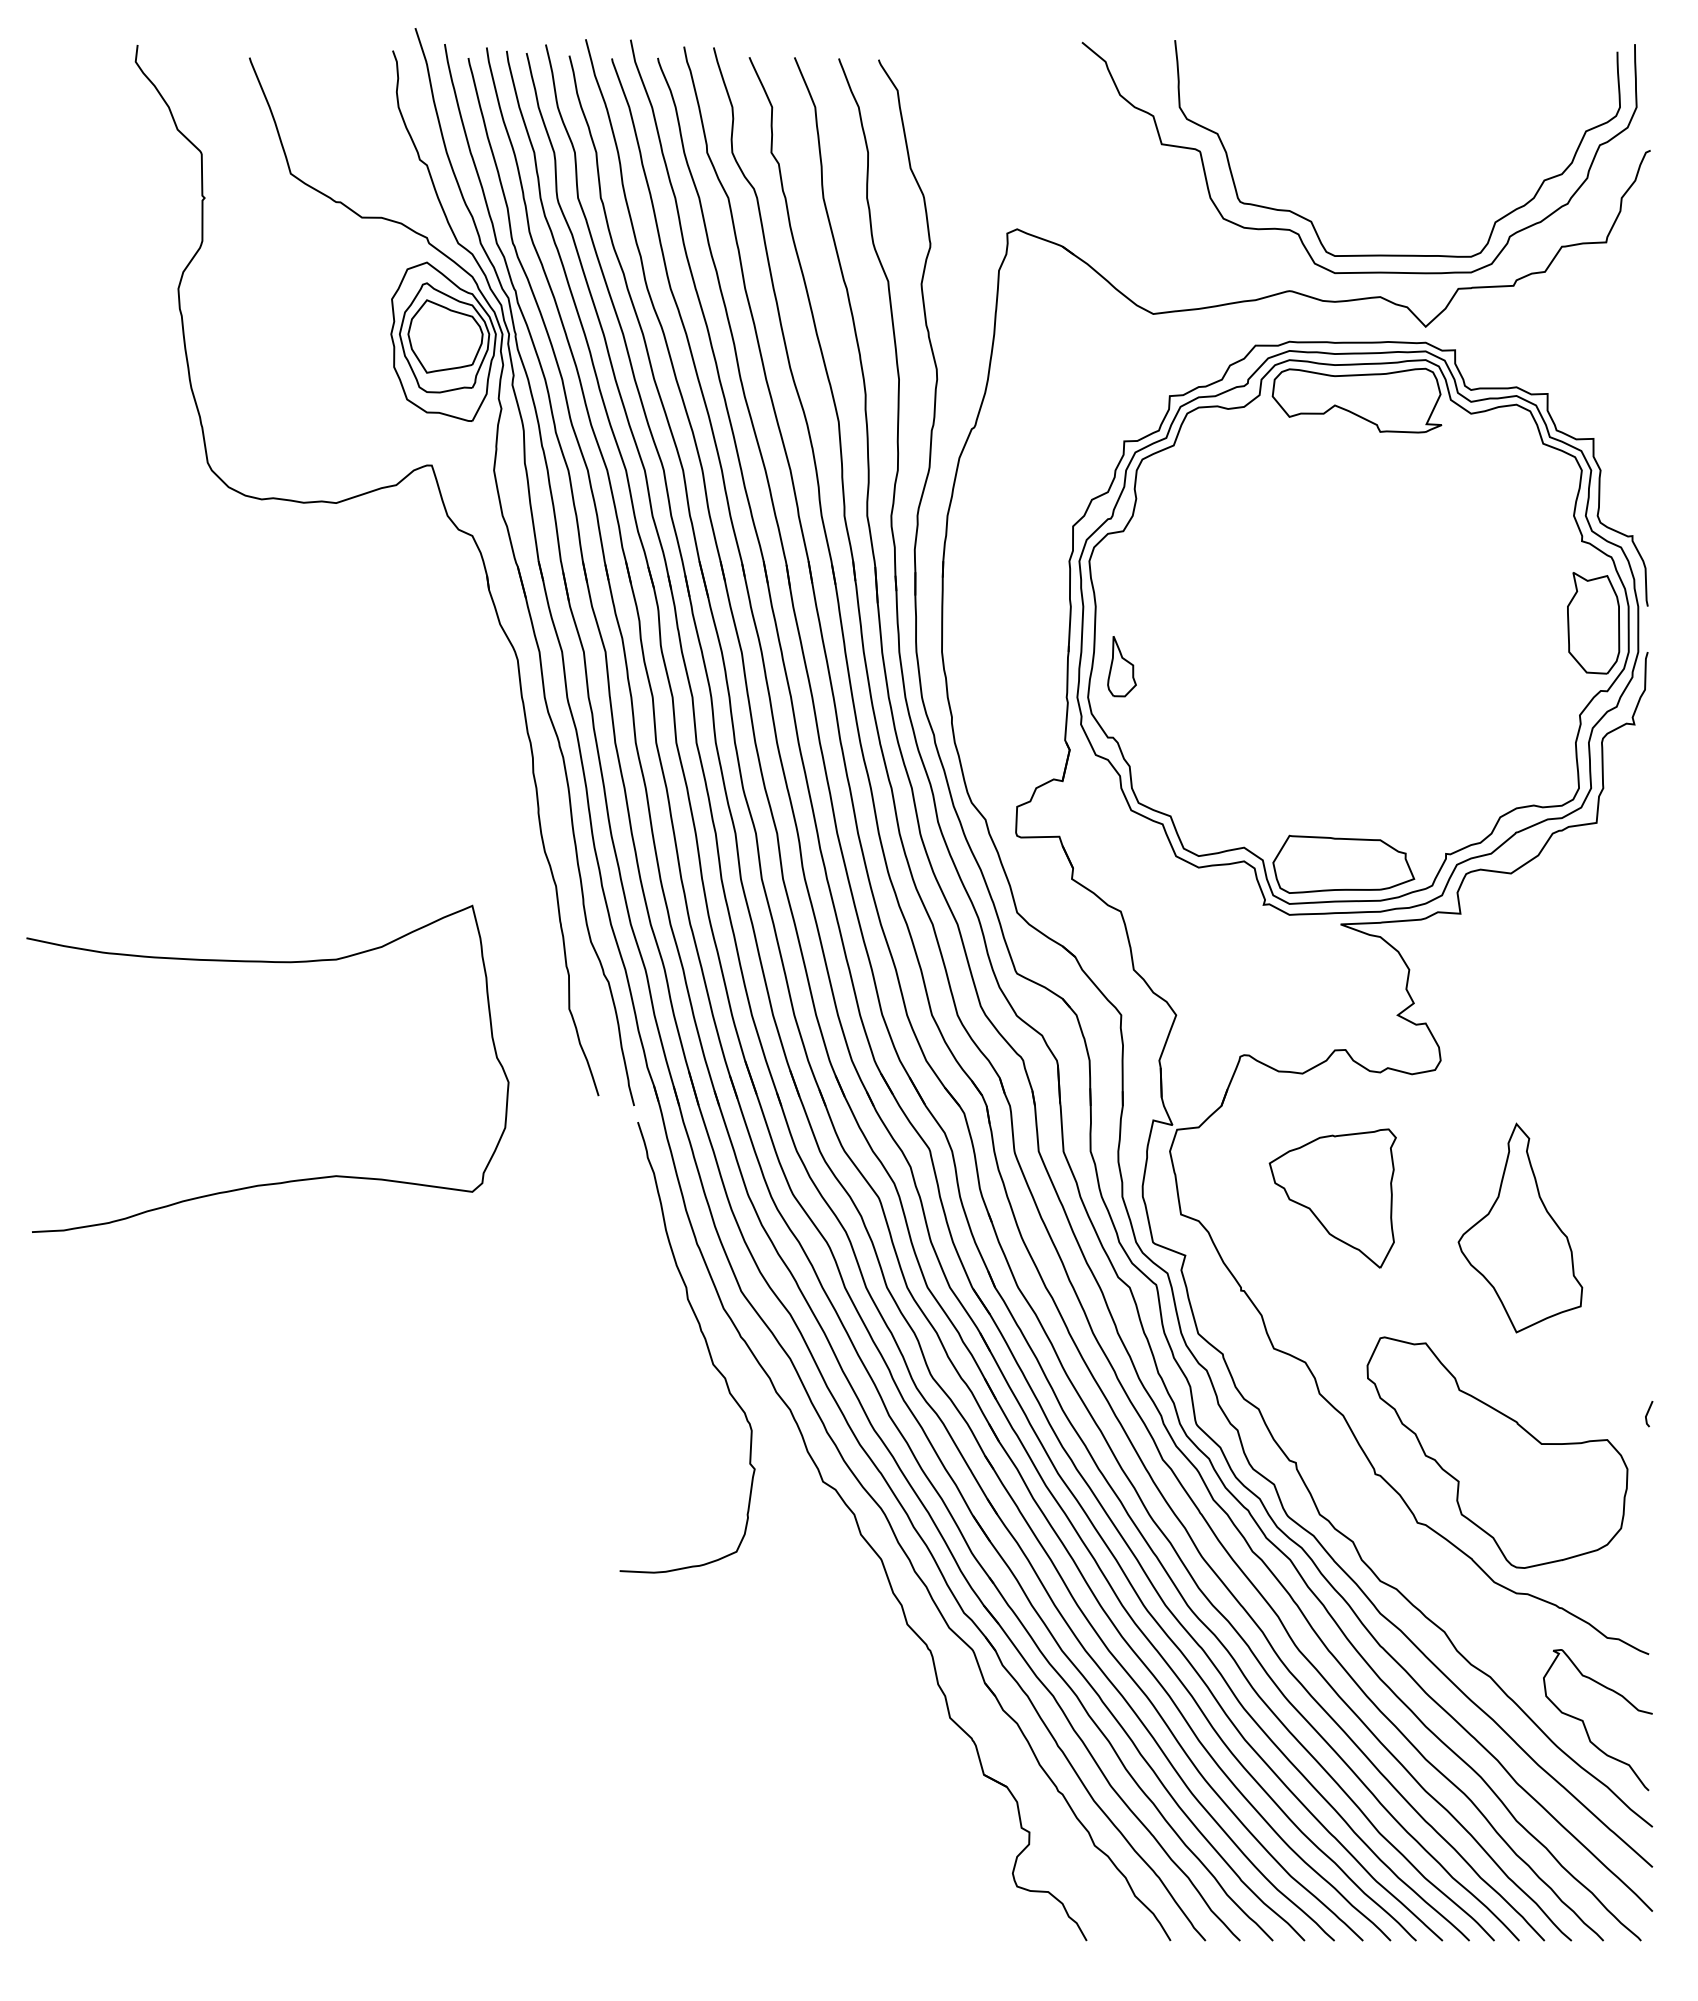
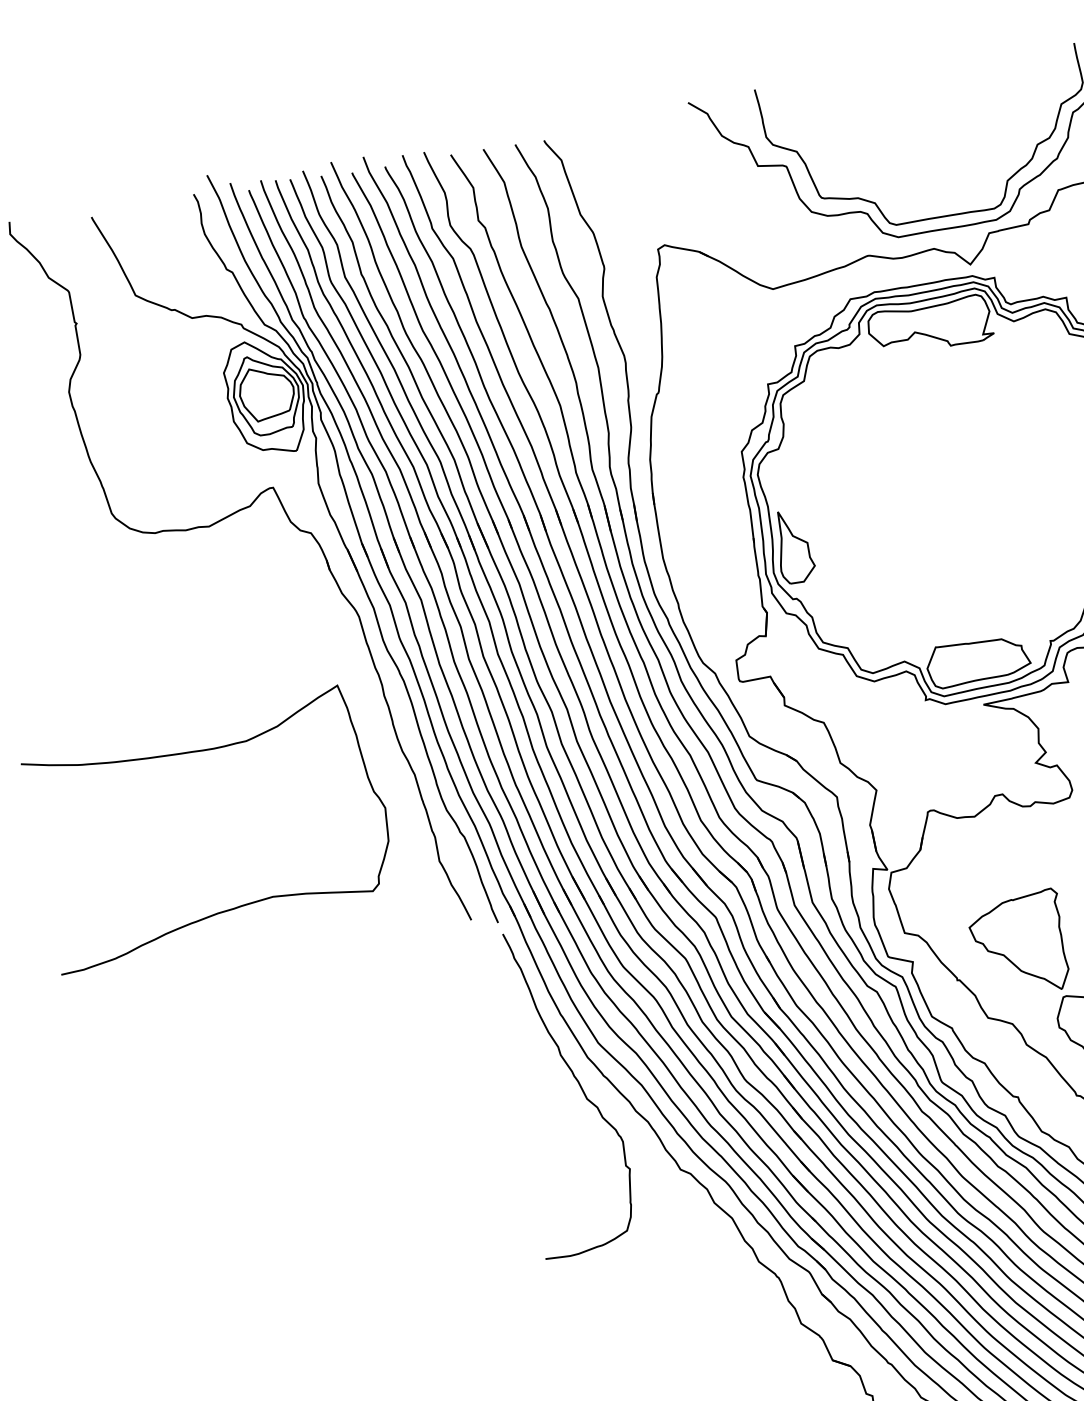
part: (1121, 666) -> (793, 546), size x1.67
curve: (281, 963) -> (207, 750), moved
part: (1332, 1198) -> (1018, 945), moved

